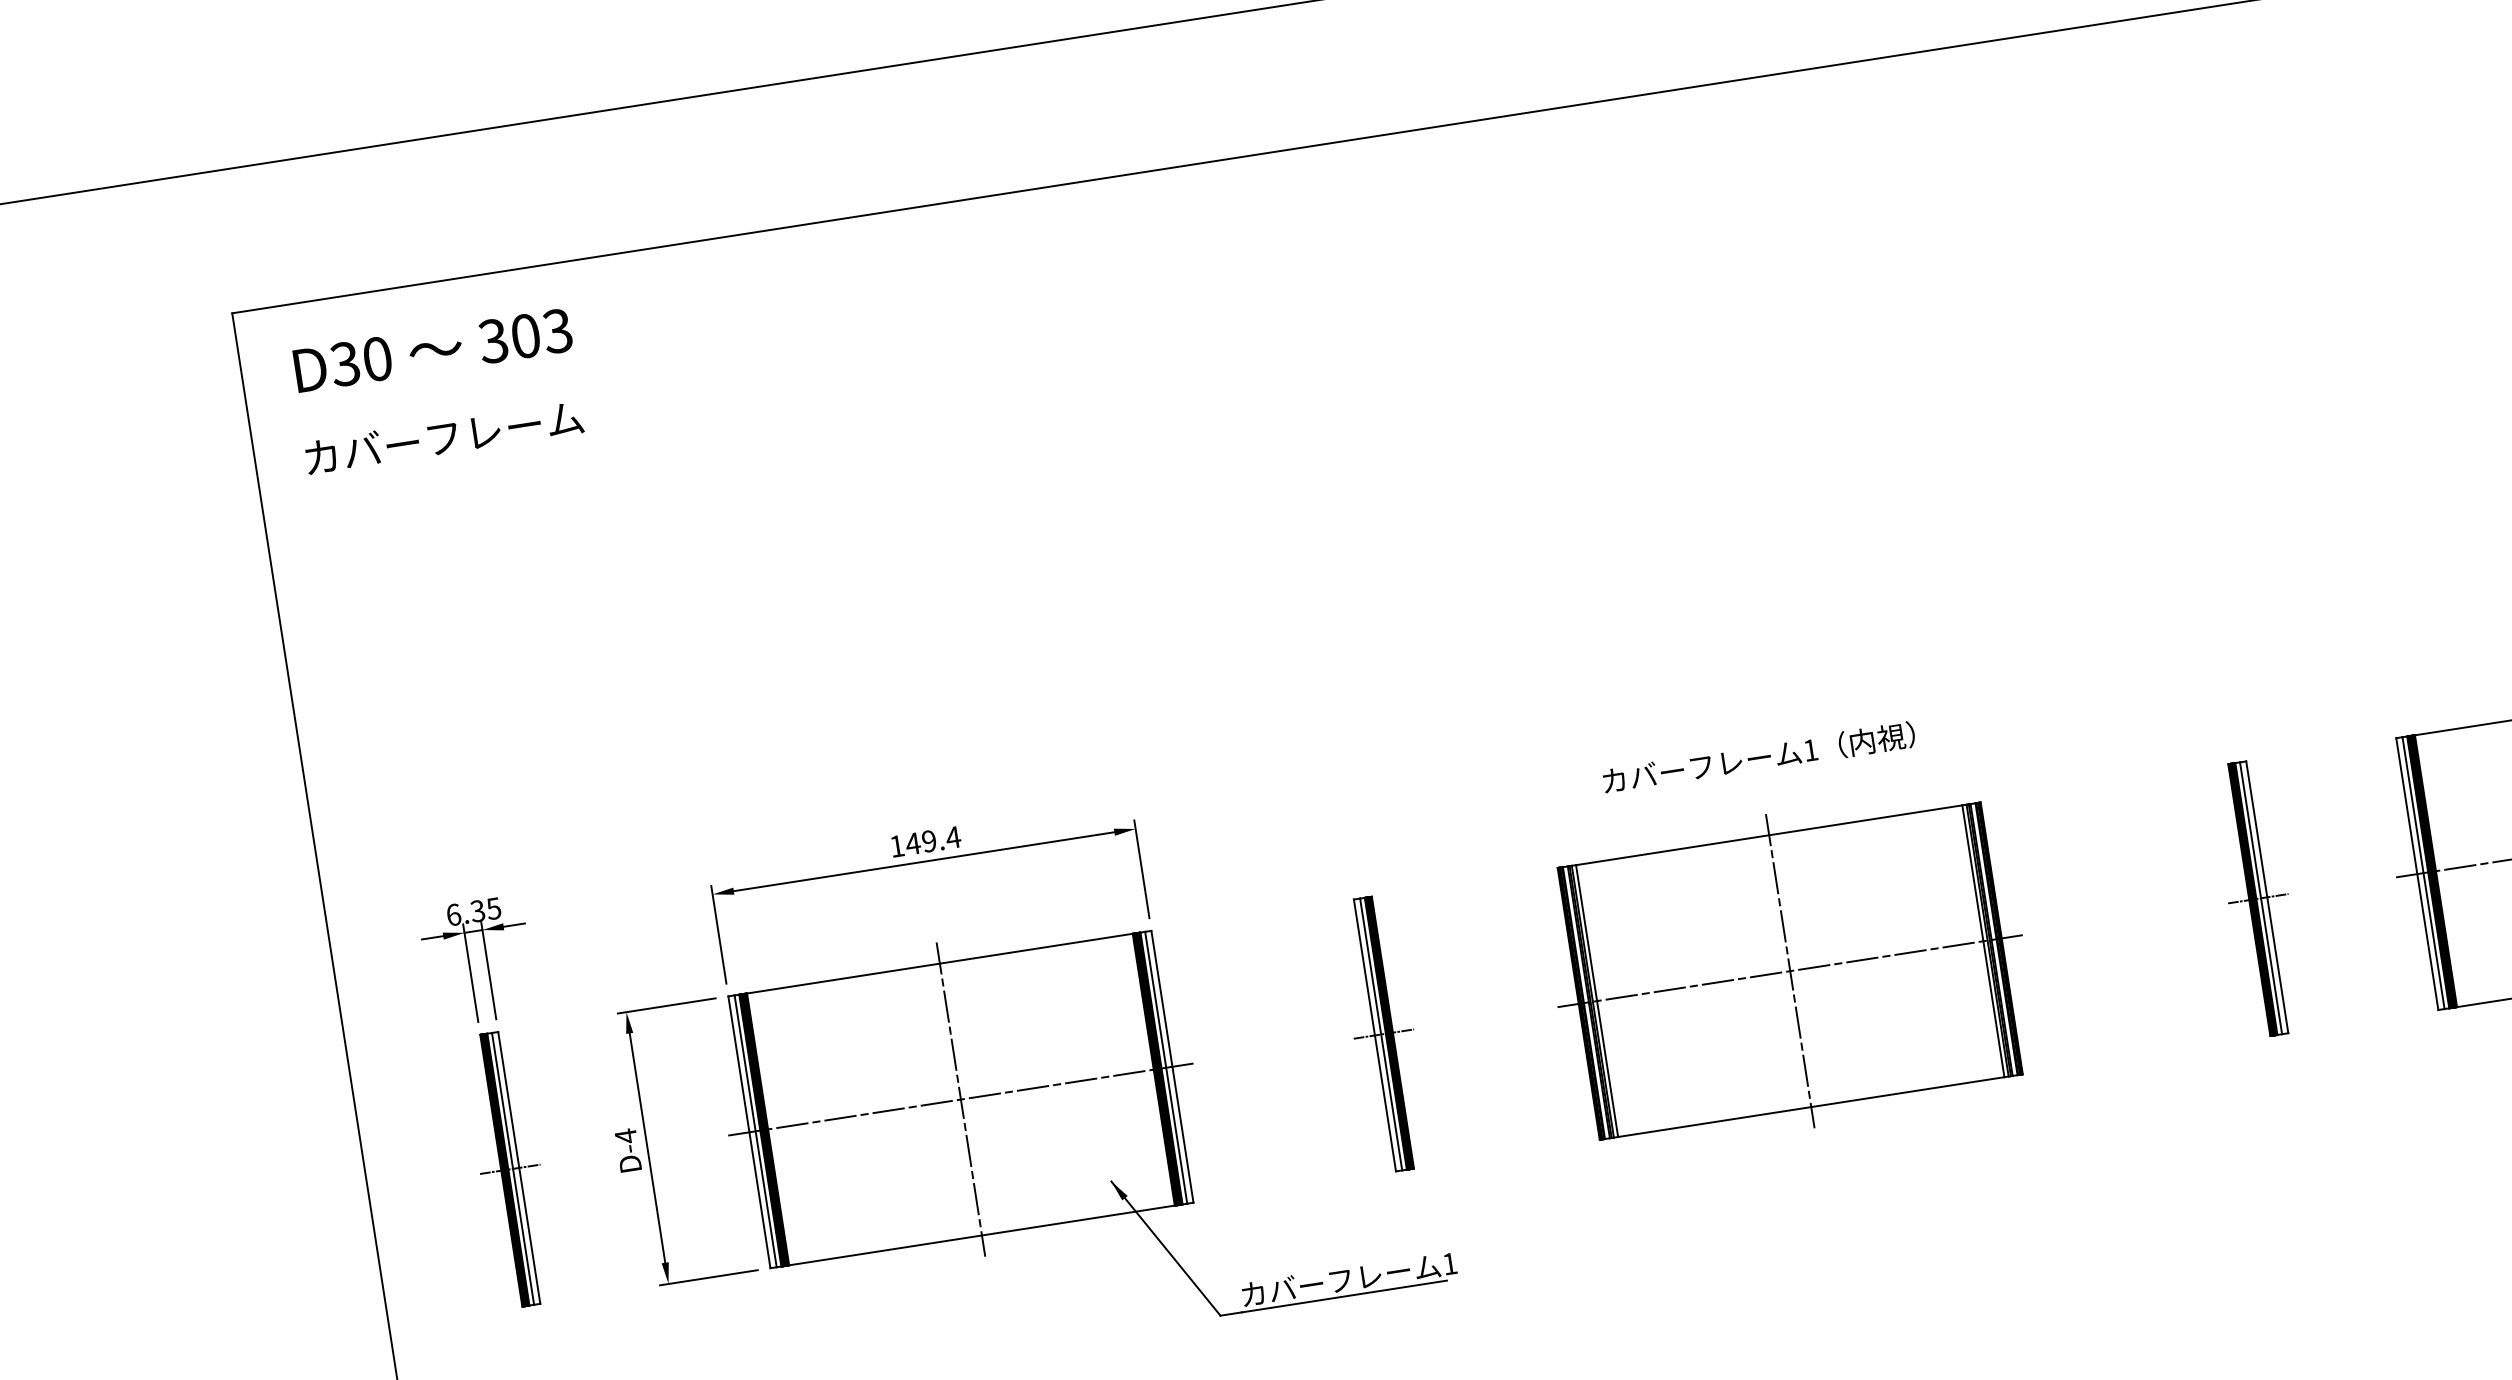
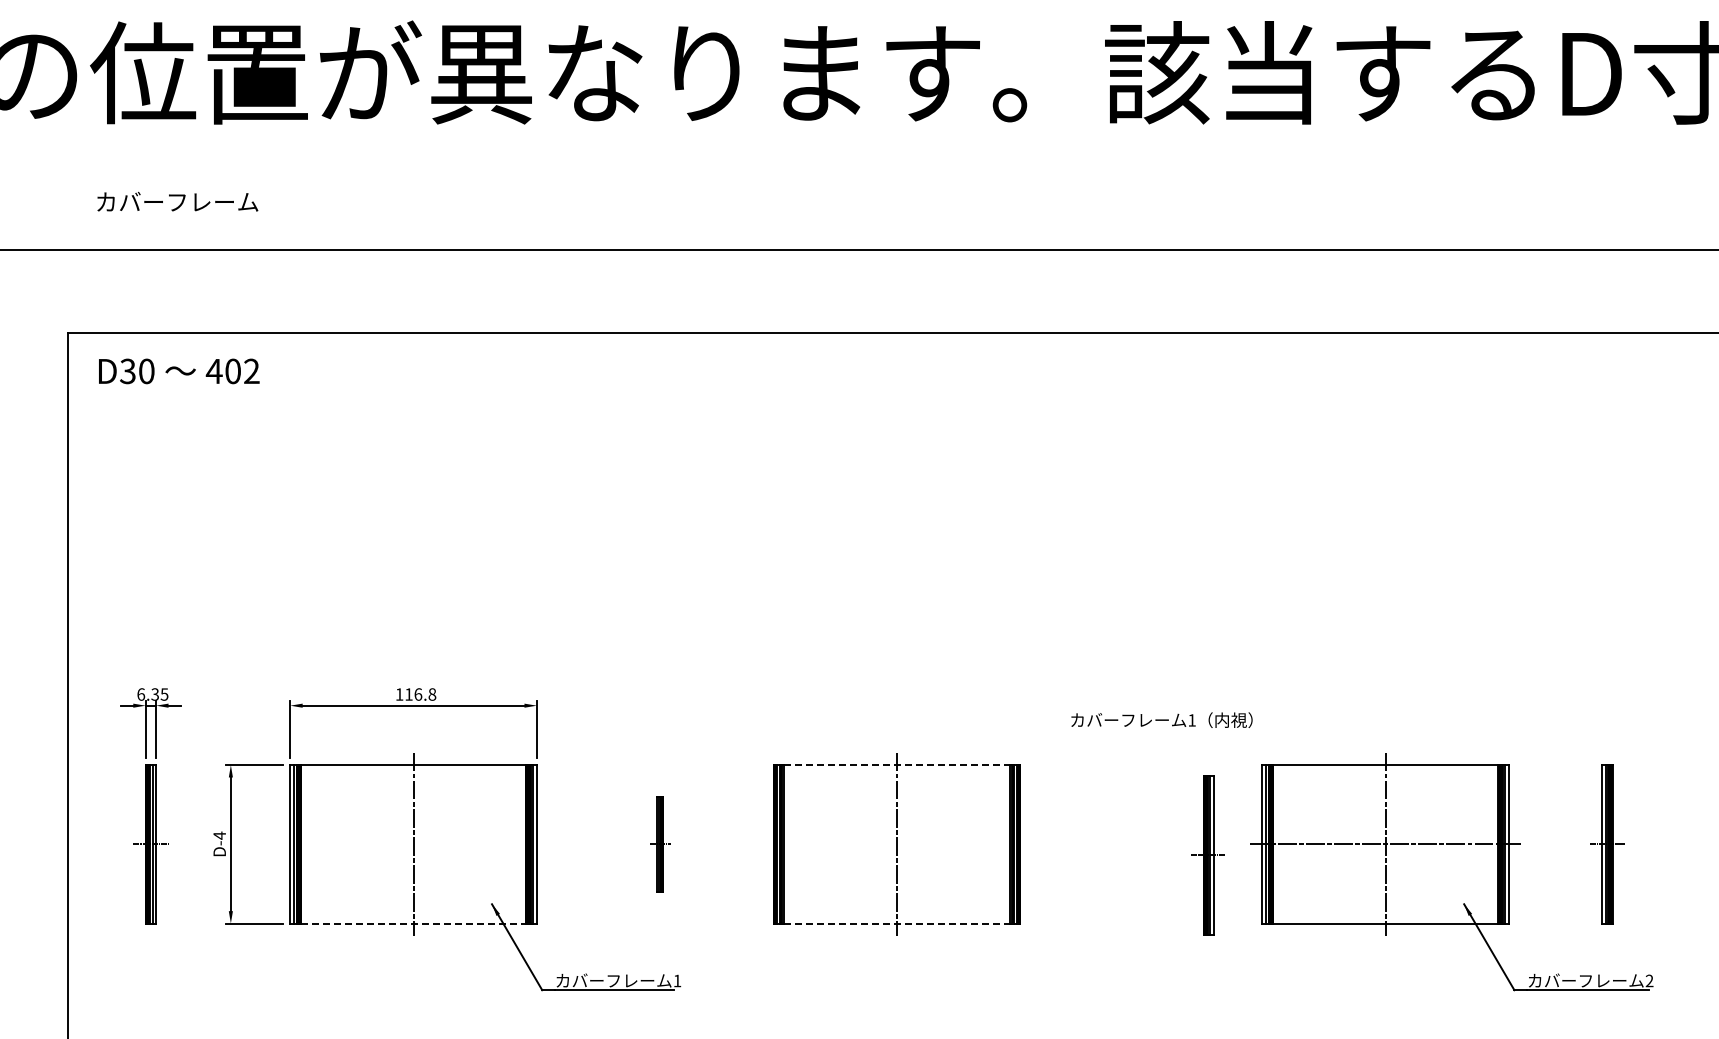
text: (524, 336) -> (232, 371), 303 -> 402
text: (443, 436) -> (177, 201), moved
text: (1758, 756) -> (1161, 719), moved
line: (1768, 836) -> (896, 765), solid -> dashed
text: (933, 840) -> (420, 694), 149.4 -> 116.8
part: (2256, 899) -> (1207, 855), moved
line: (1789, 971) -> (896, 844), removed
part: (1384, 1034) -> (660, 844), size x0.6
line: (960, 1099) -> (413, 844), removed
line: (1810, 1107) -> (896, 923), solid -> dashed
line: (983, 1235) -> (414, 923), solid -> dashed

